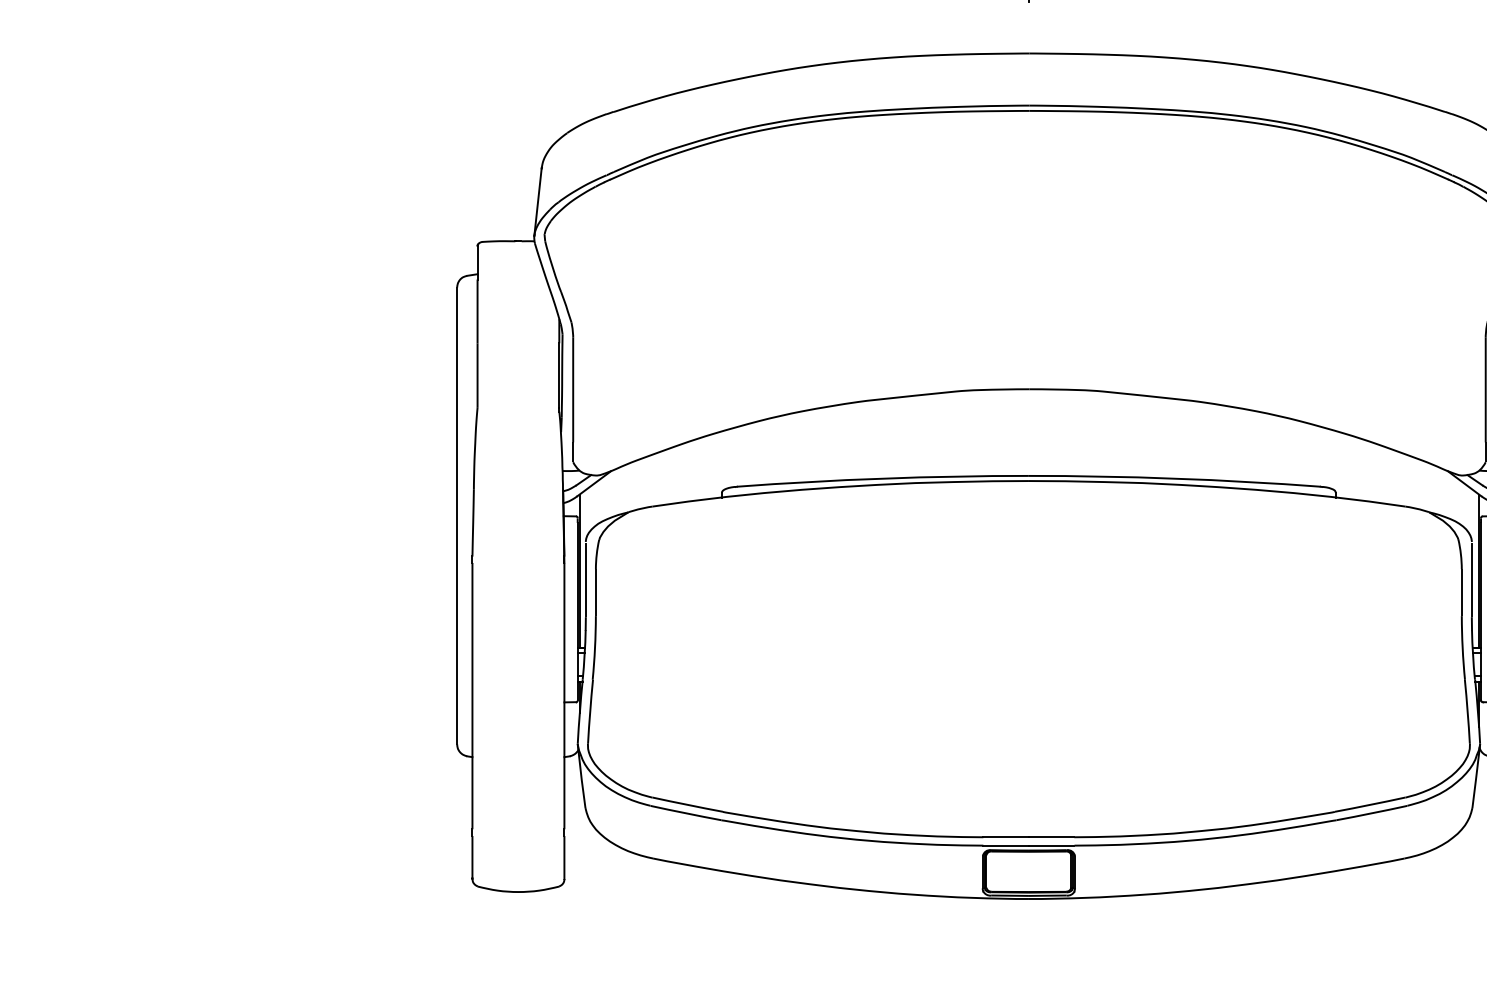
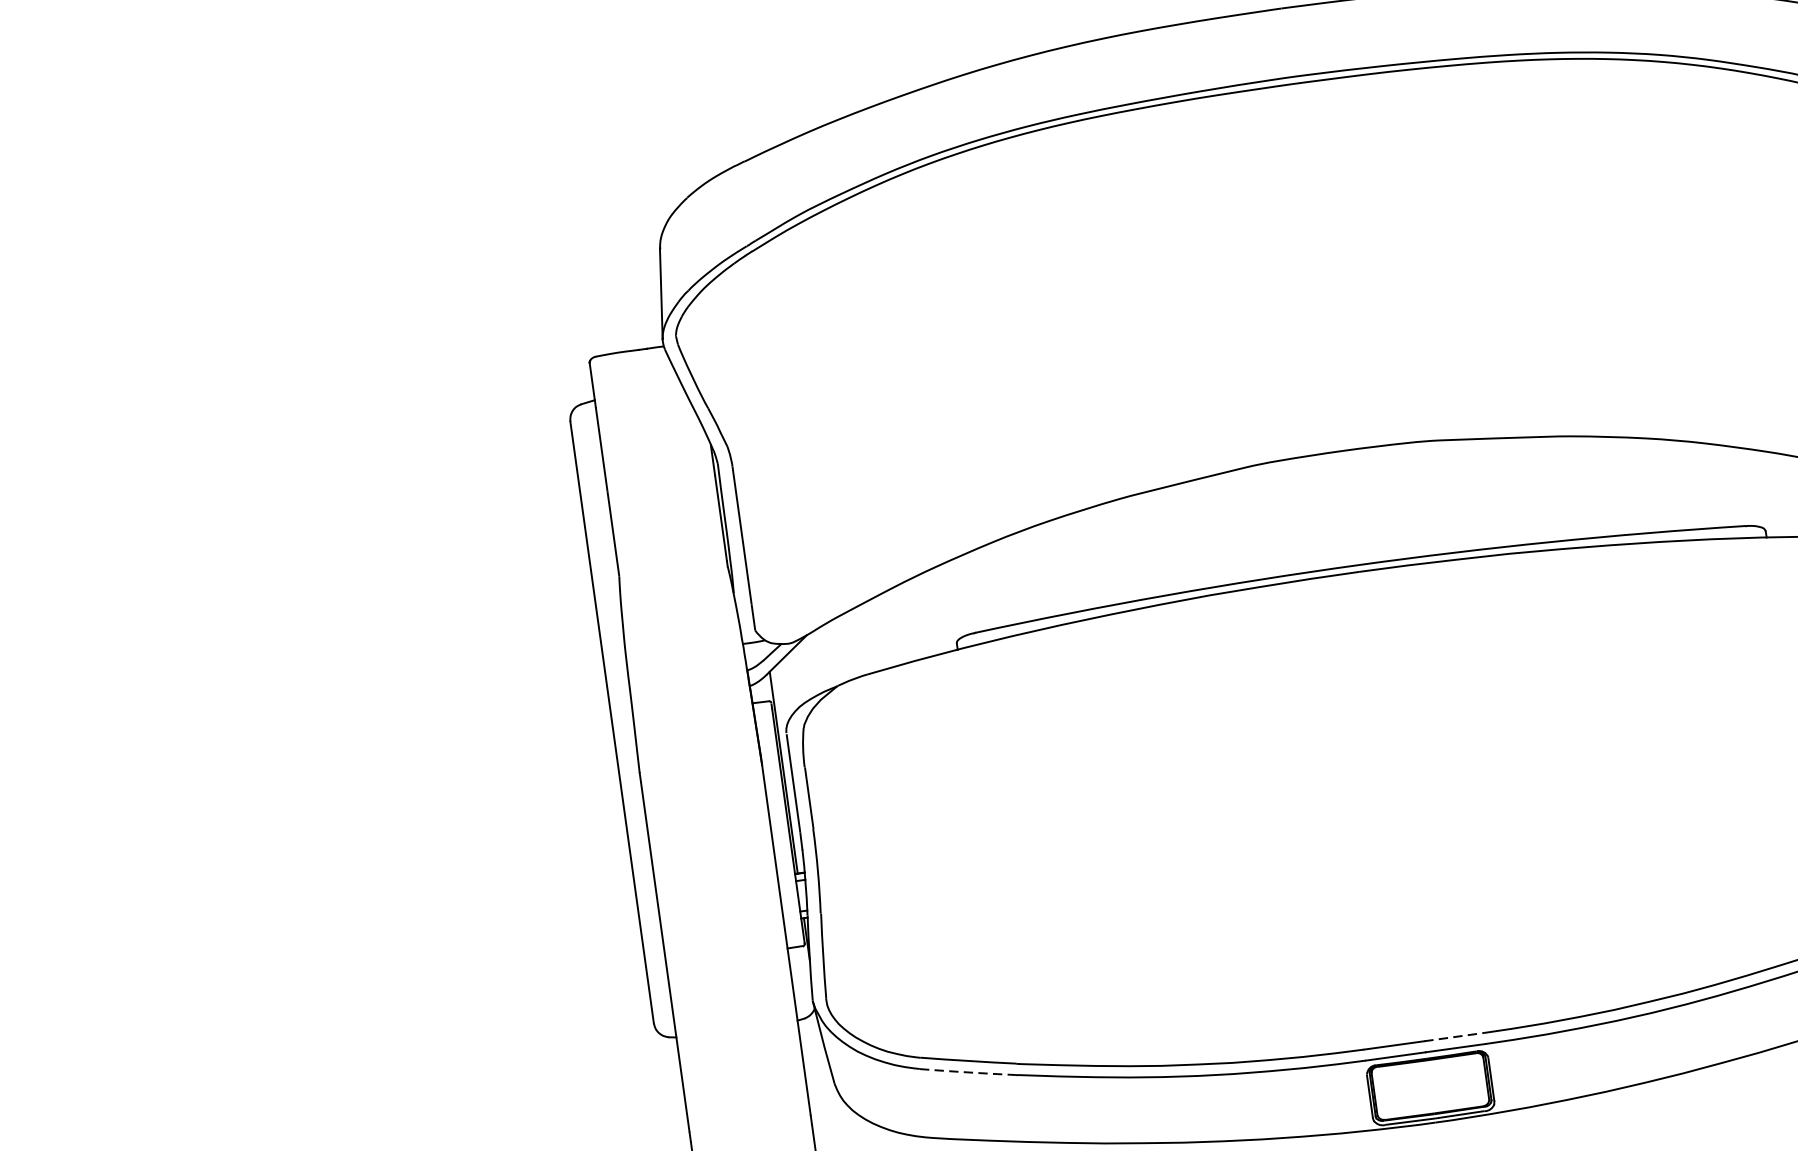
arc: (685, 813) -> (967, 1072), solid -> dashed
line: (1051, 837) -> (1454, 1037), solid -> dashed

